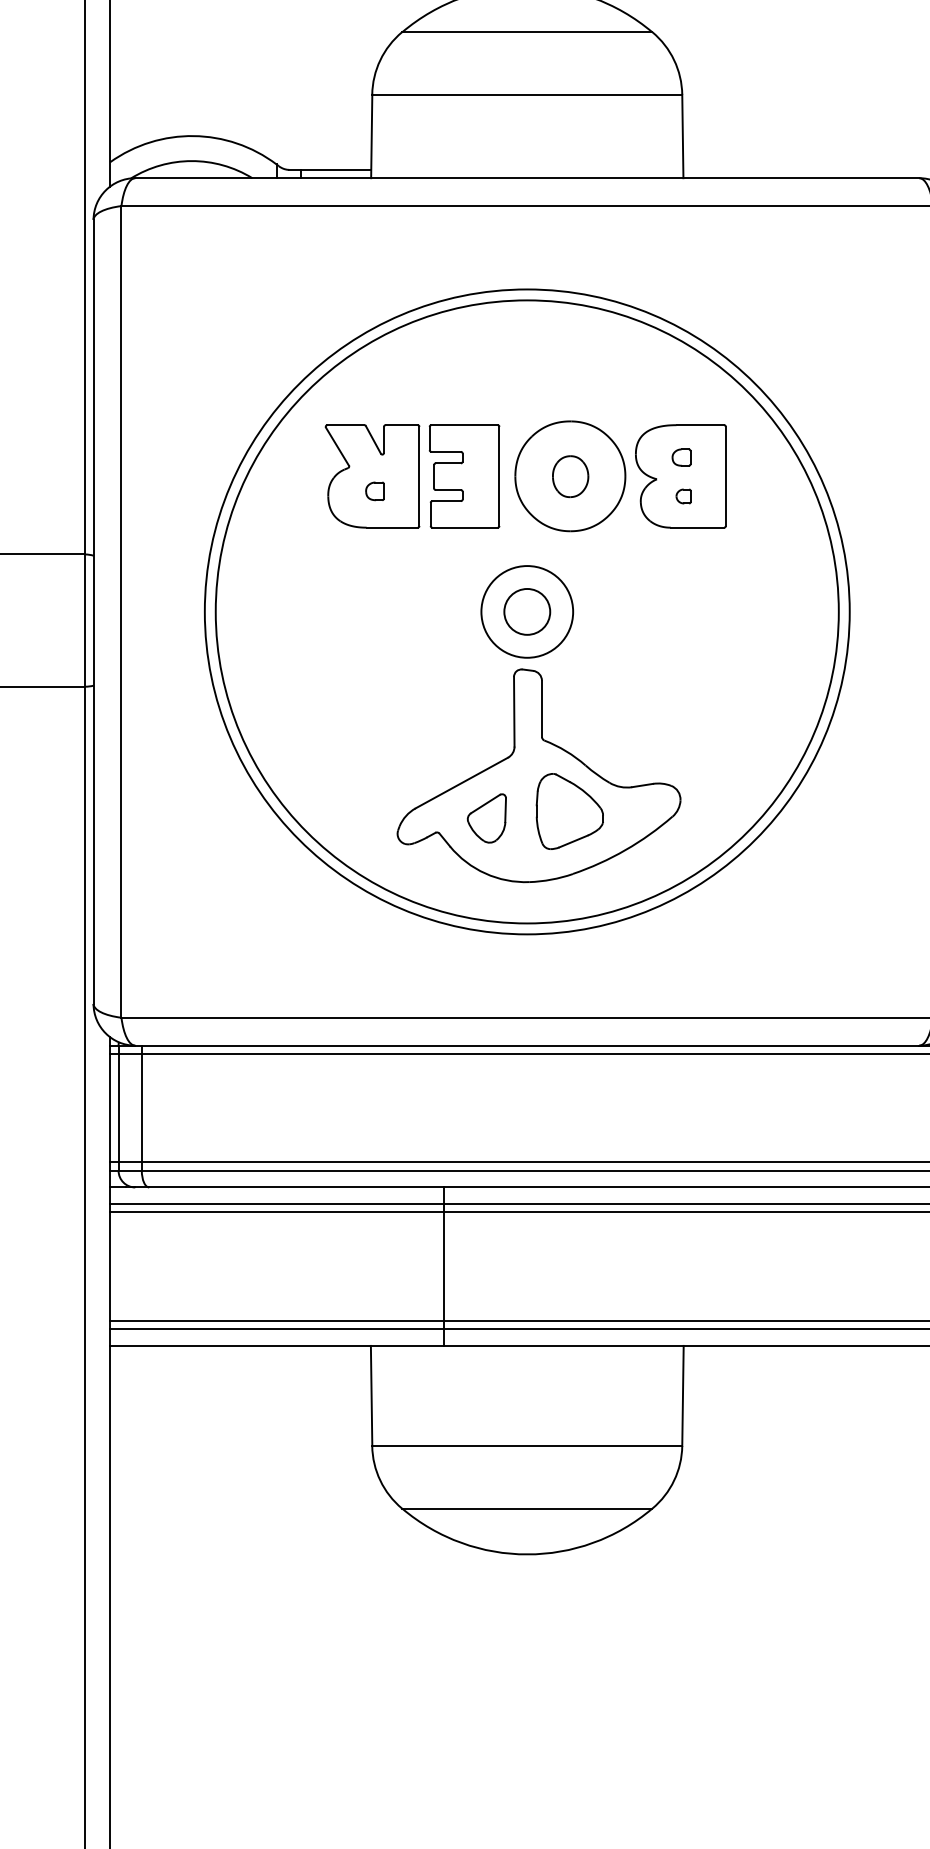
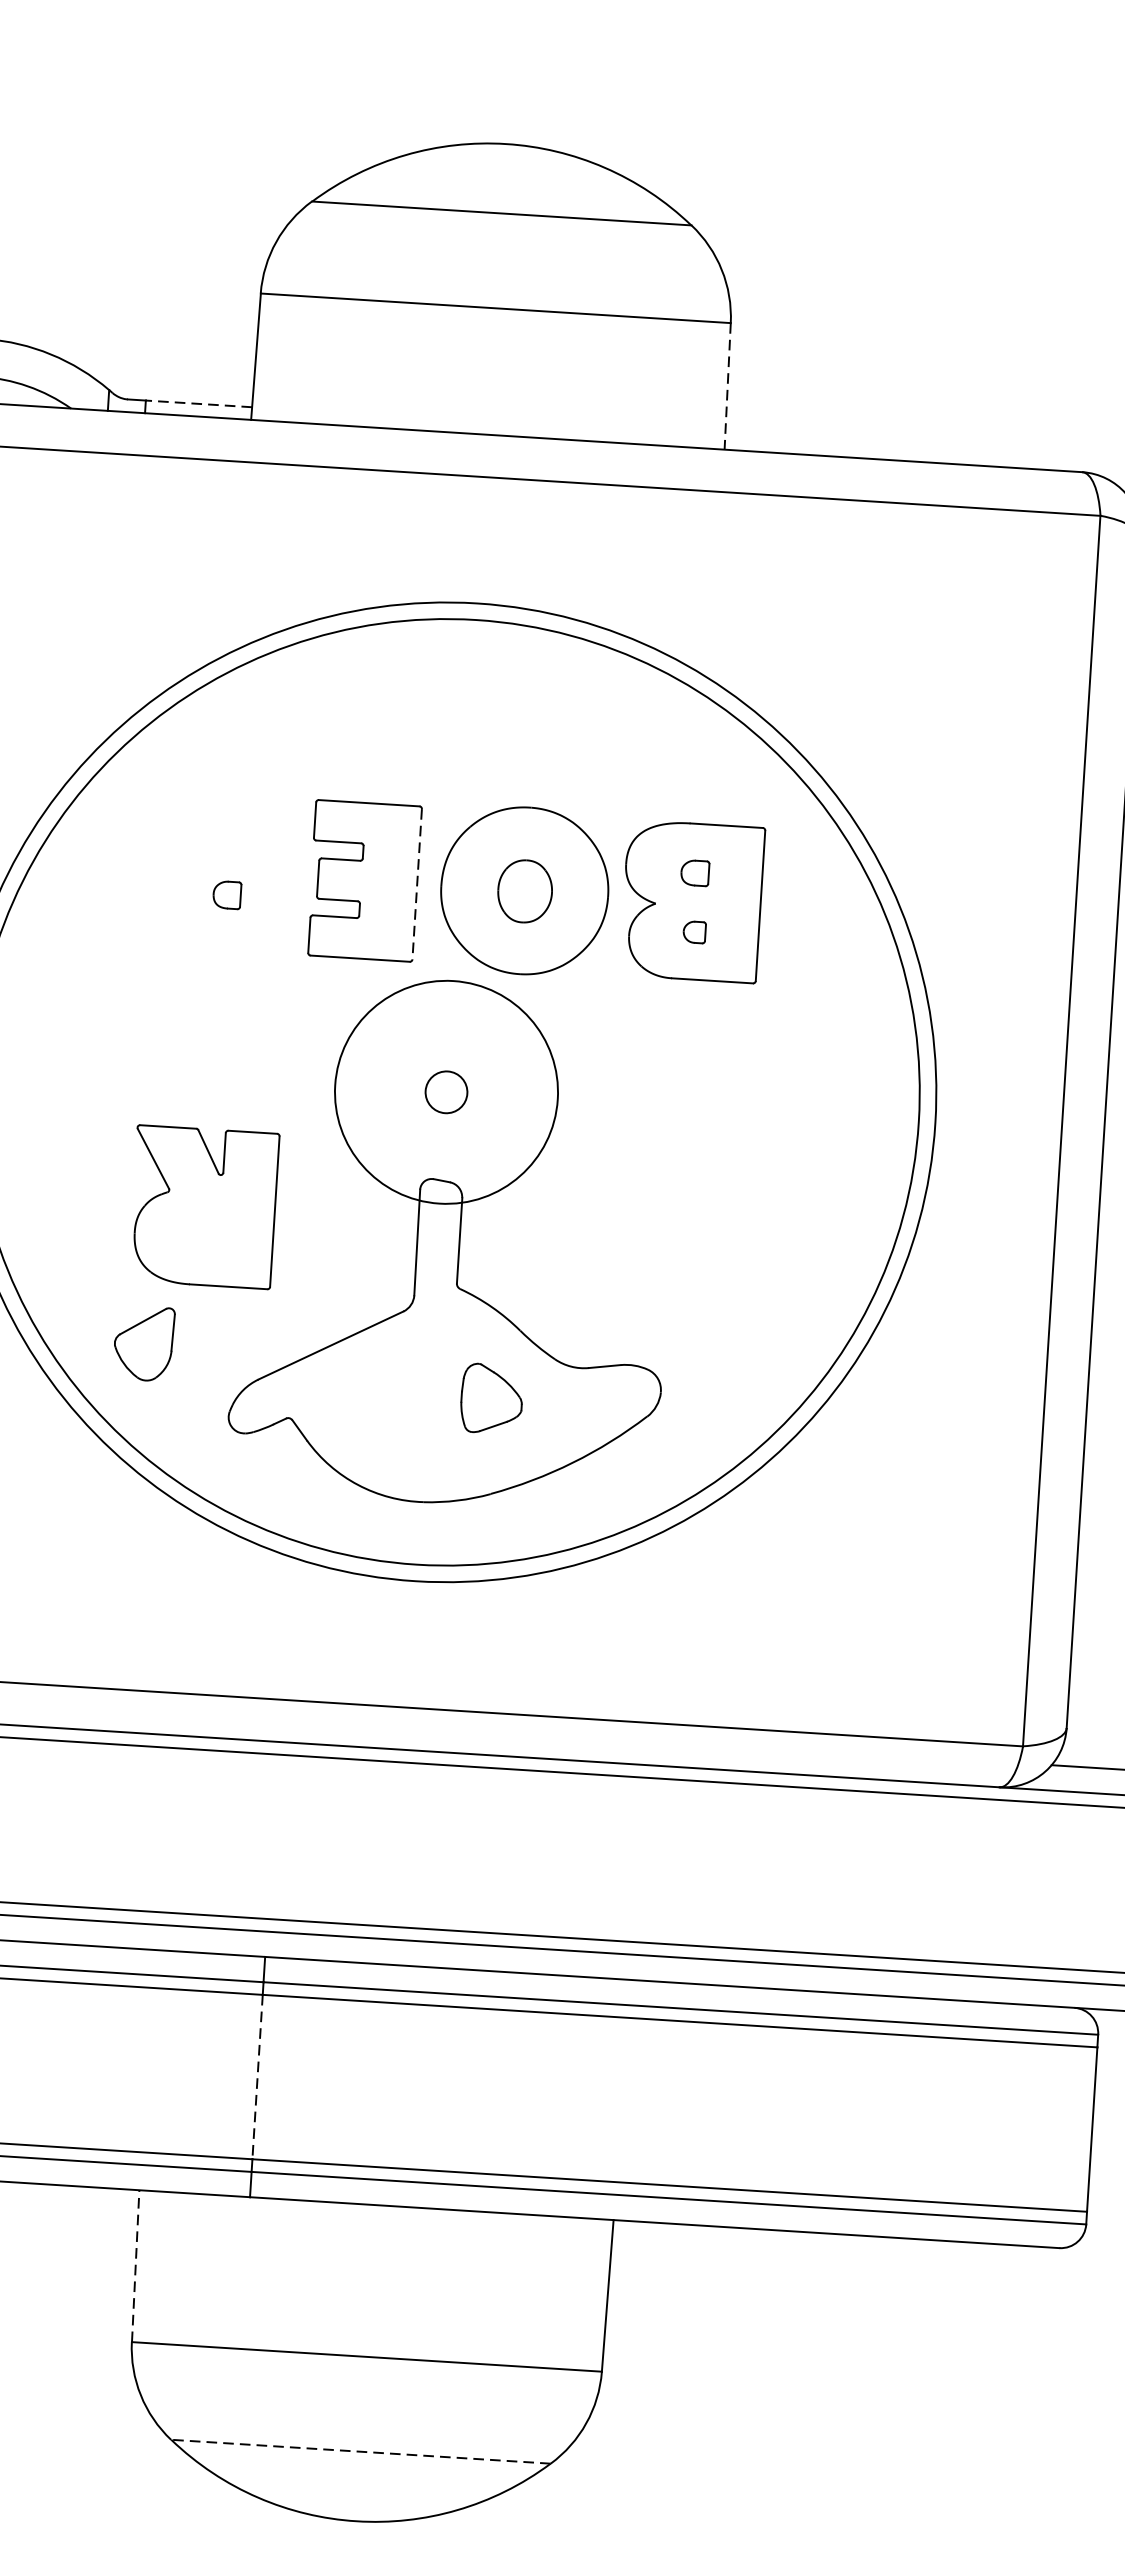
line: (682, 136) -> (727, 386), solid -> dashed
line: (335, 169) -> (197, 403), solid -> dashed
part: (372, 476) -> (203, 1207), moved
line: (499, 476) -> (417, 884), solid -> dashed
circle: (527, 611) -> (446, 1091), size x0.6
circle: (527, 611) -> (446, 1091), size x1.6
part: (569, 811) -> (491, 1398), size x0.6
part: (486, 818) -> (143, 1343), moved
line: (443, 1267) -> (256, 2078), solid -> dashed
line: (371, 1395) -> (135, 2265), solid -> dashed
line: (526, 1508) -> (359, 2451), solid -> dashed

